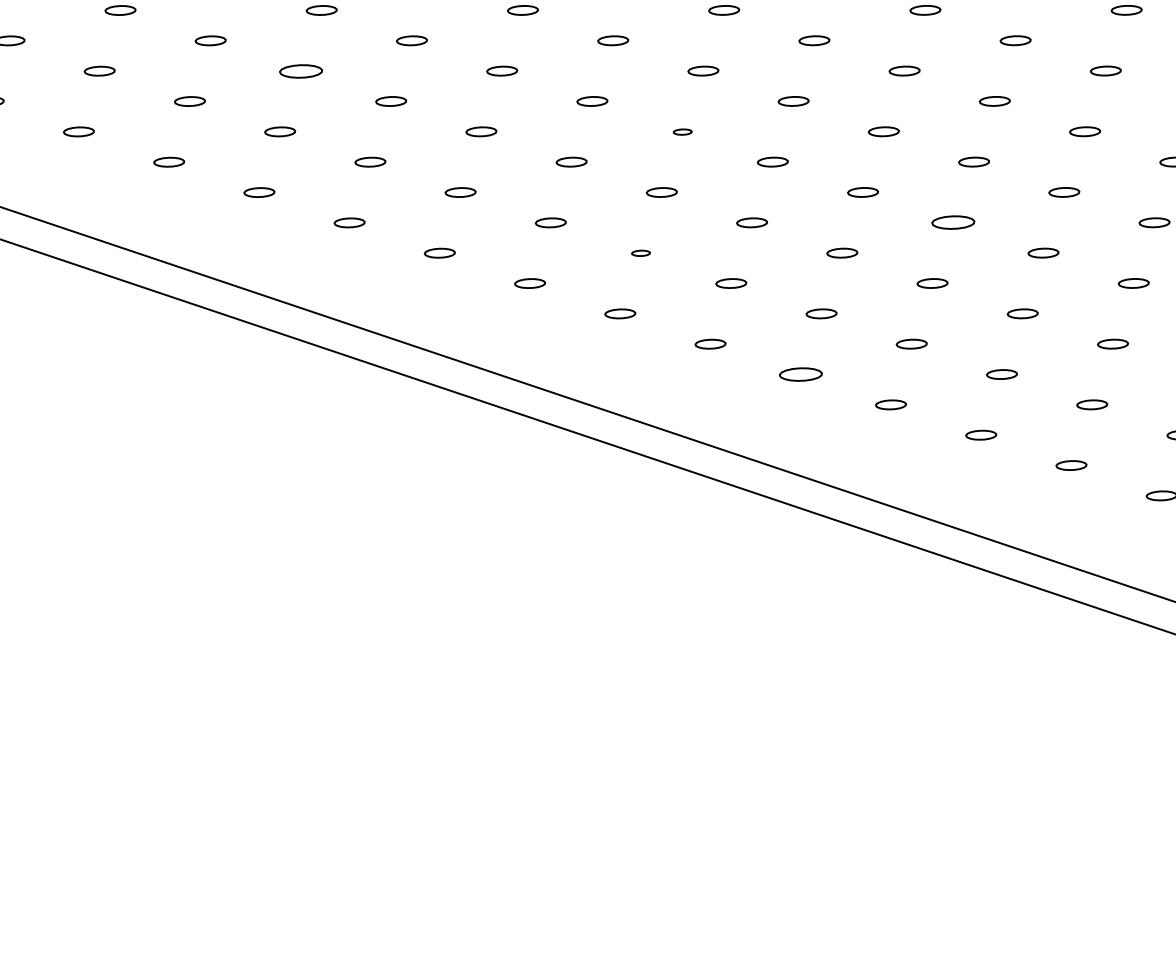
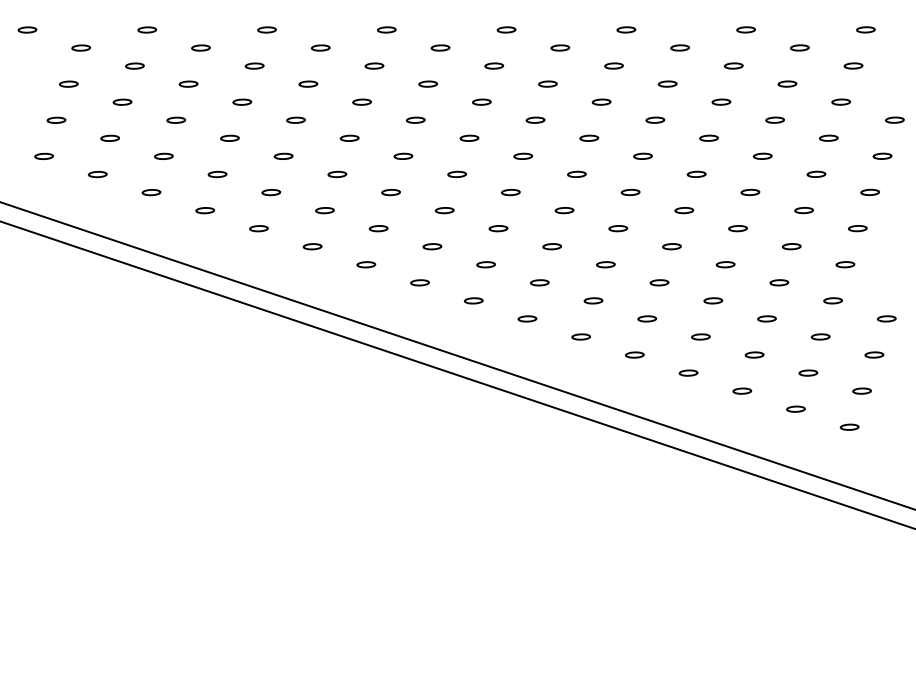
part: (300, 69) -> (283, 155), size x0.71
part: (682, 131) -> (510, 192), size x1.67
part: (952, 222) -> (671, 246), size x0.71
part: (640, 252) -> (485, 264), size x1.67
part: (799, 373) -> (580, 336), size x0.71

